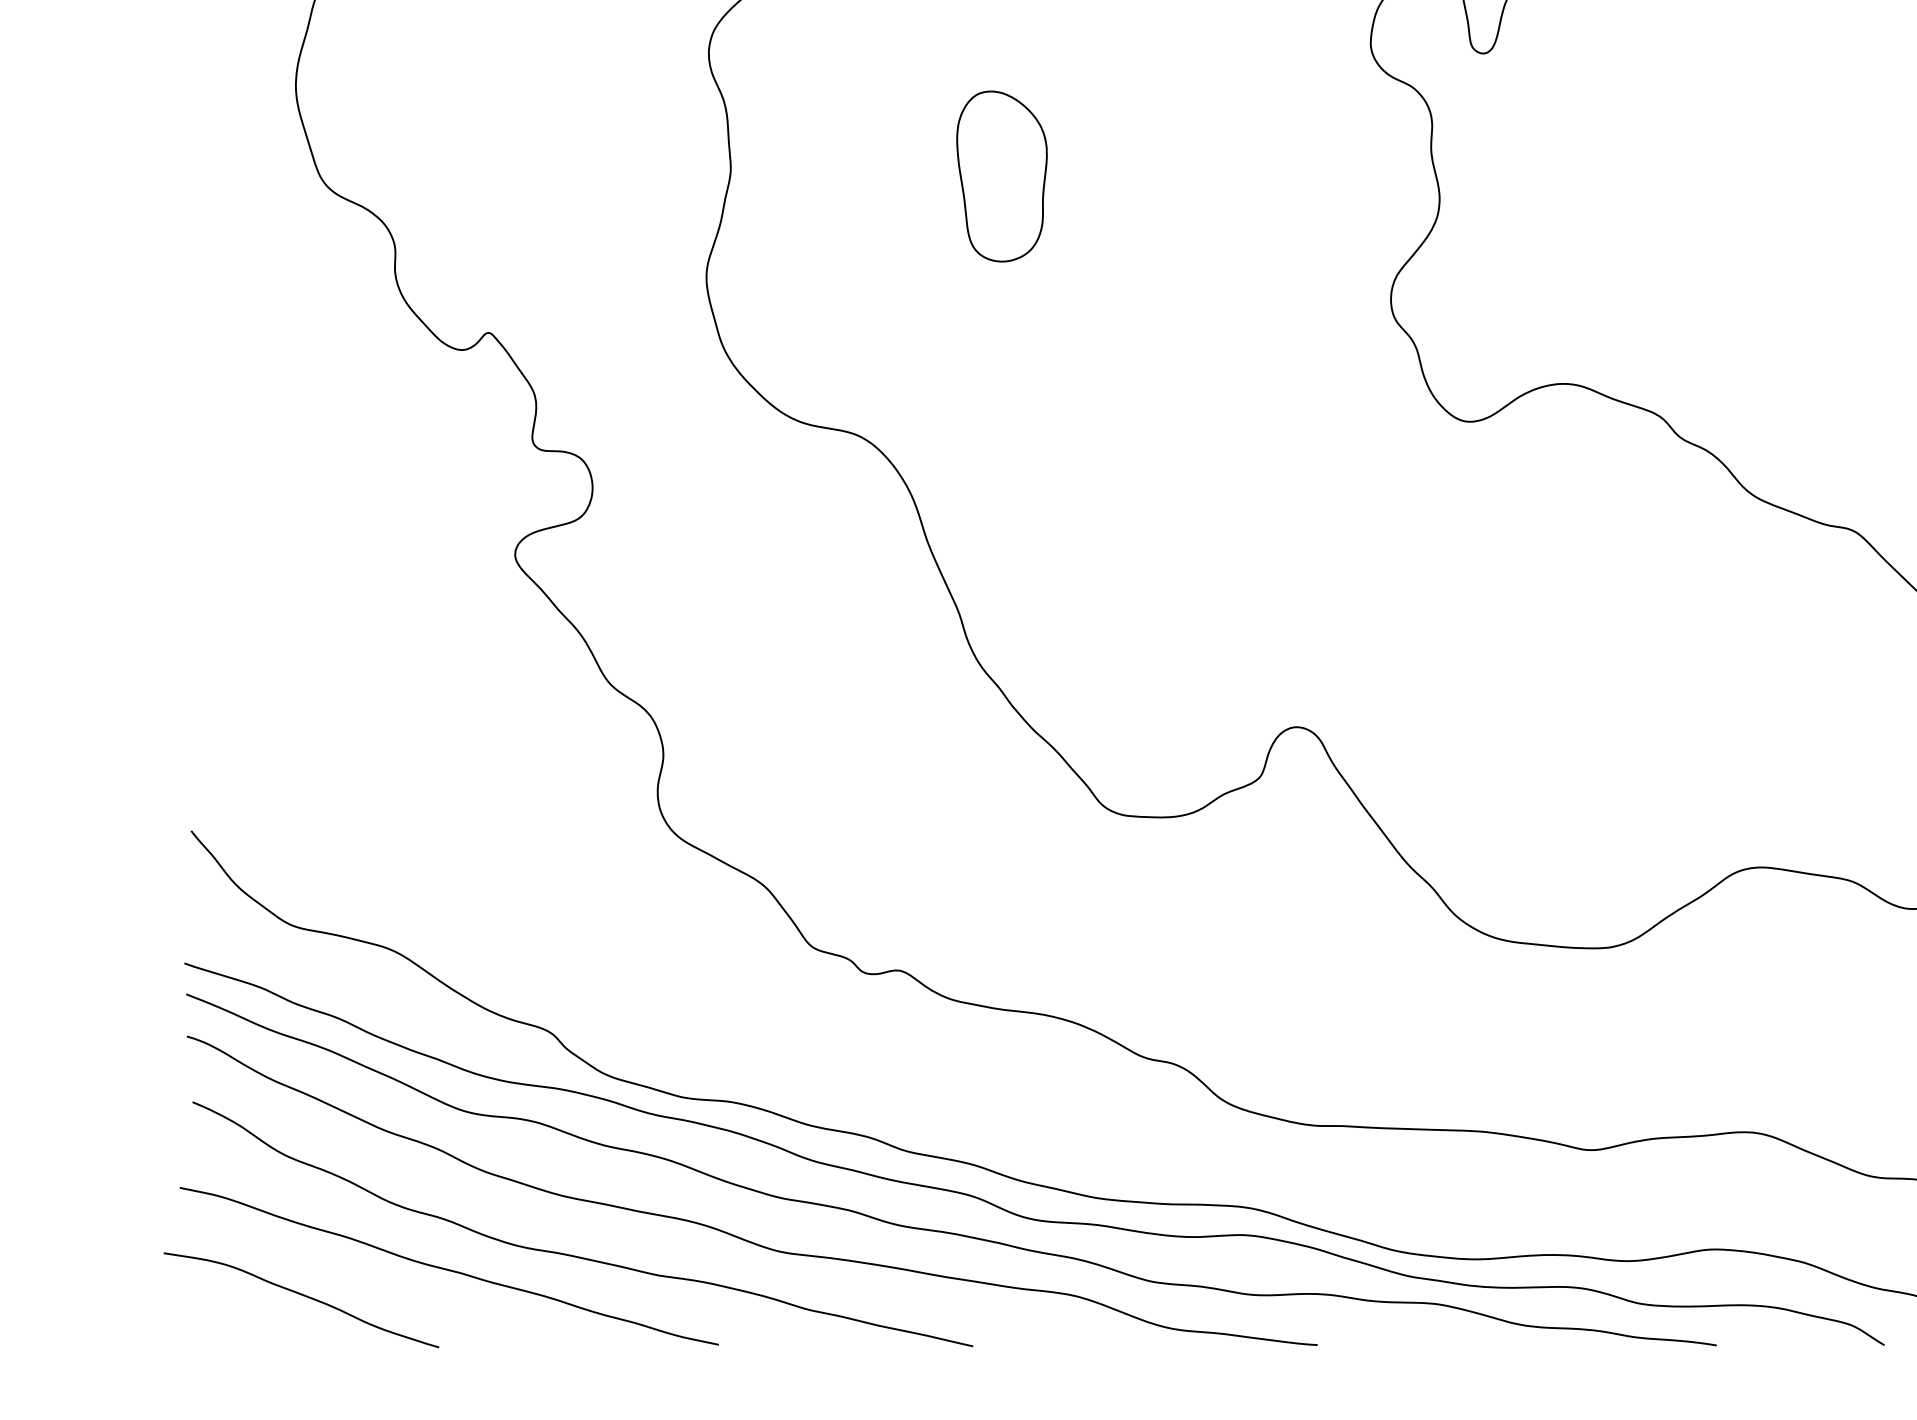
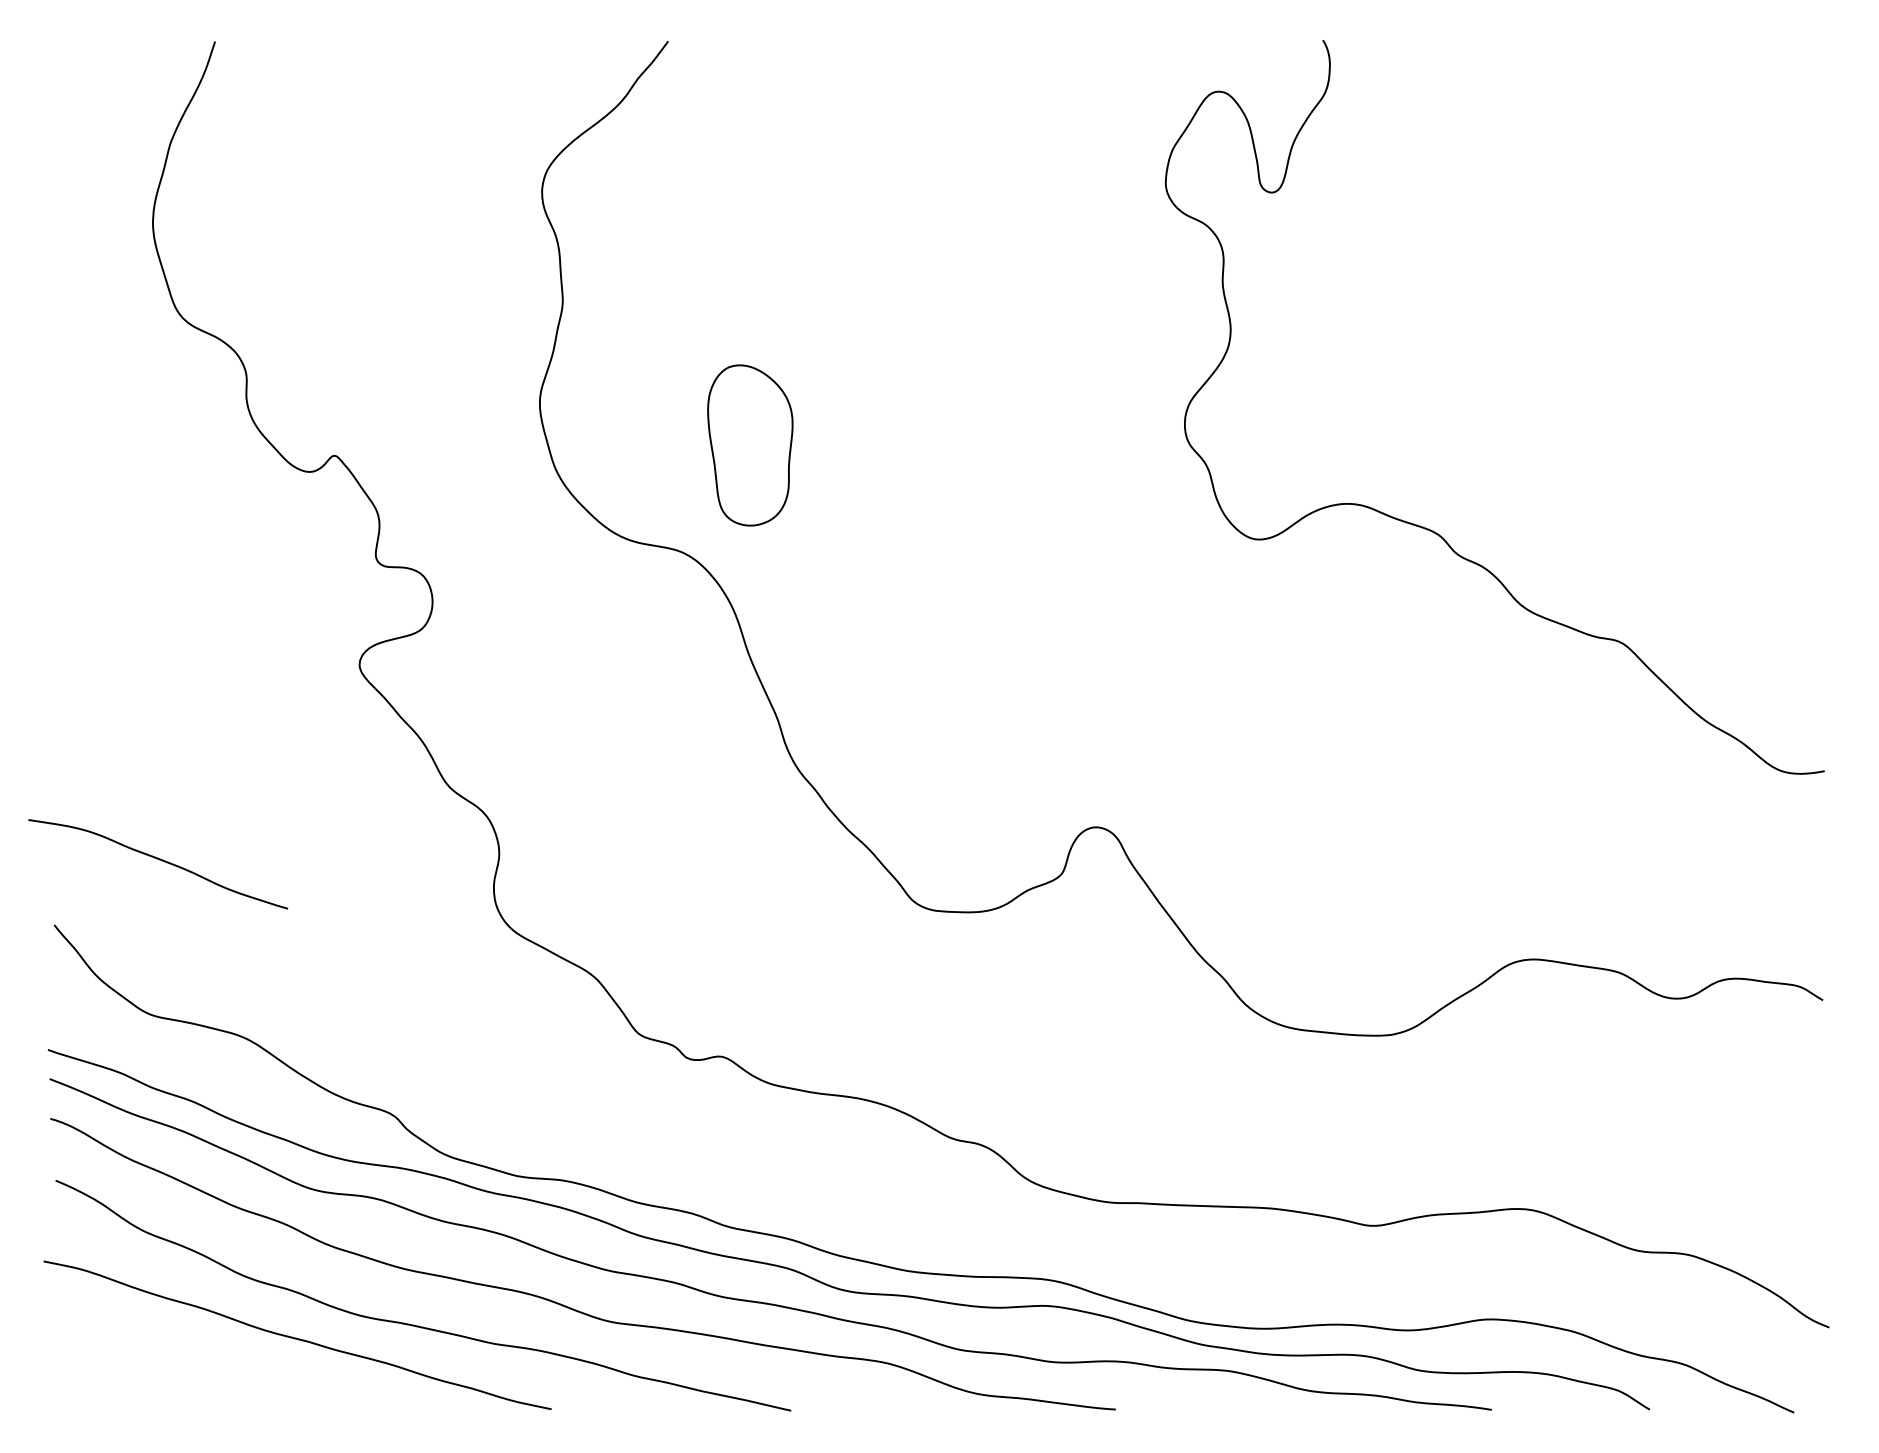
part: (1002, 176) -> (750, 445), moved
curve: (302, 1296) -> (159, 860), moved

